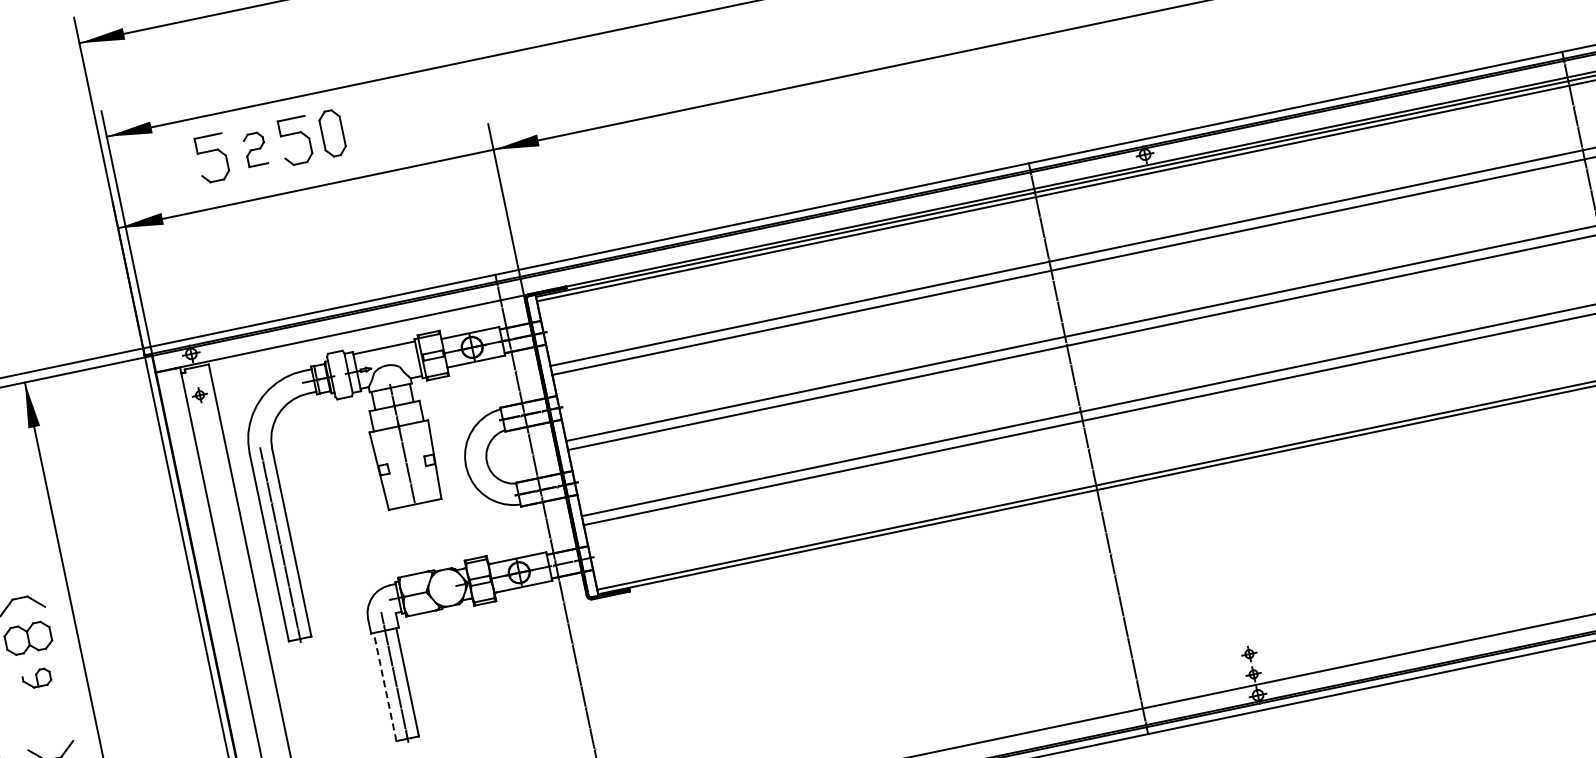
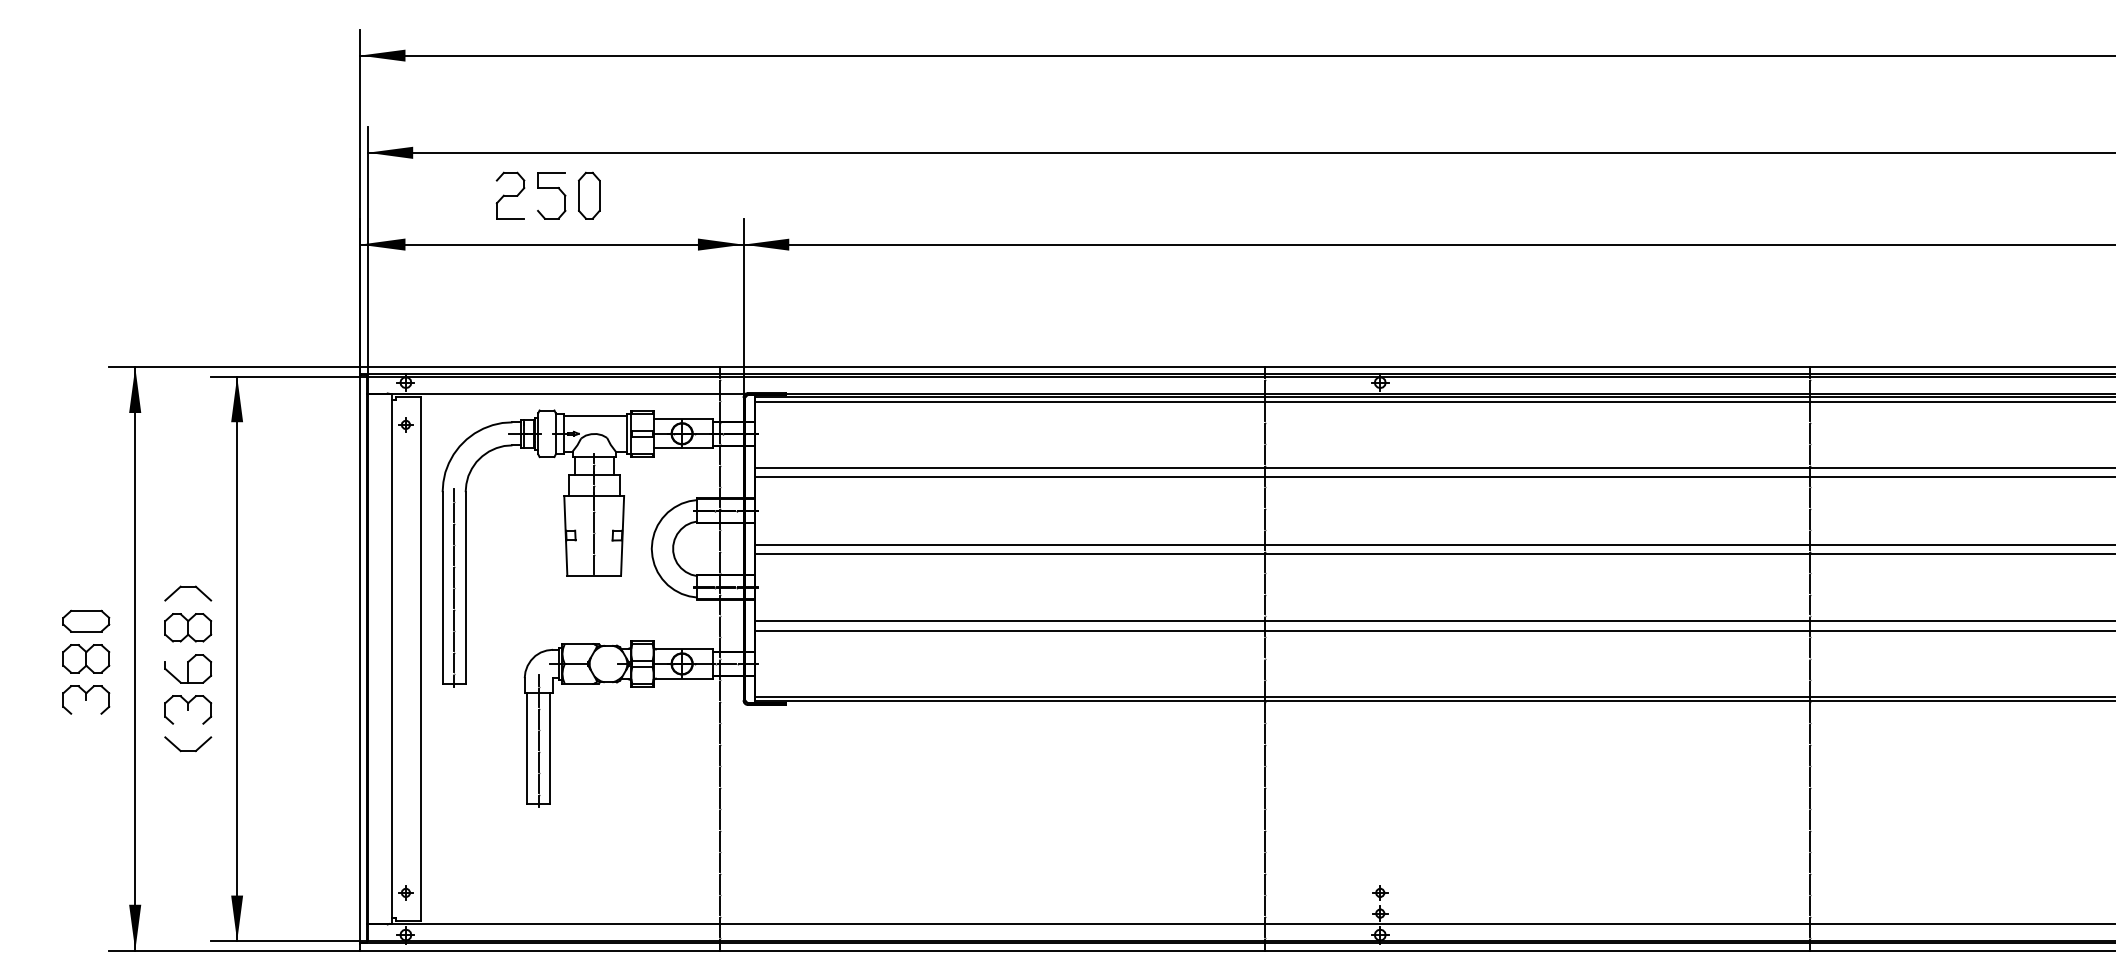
part: (255, 149) -> (510, 195), size x1.43
part: (210, 151) -> (466, 188), removed
fill: (471, 154) -> (720, 244), added
part: (36, 678) -> (188, 668), size x1.67
line: (384, 686) -> (527, 747), dashed -> solid
part: (45, 718) -> (188, 709), added

